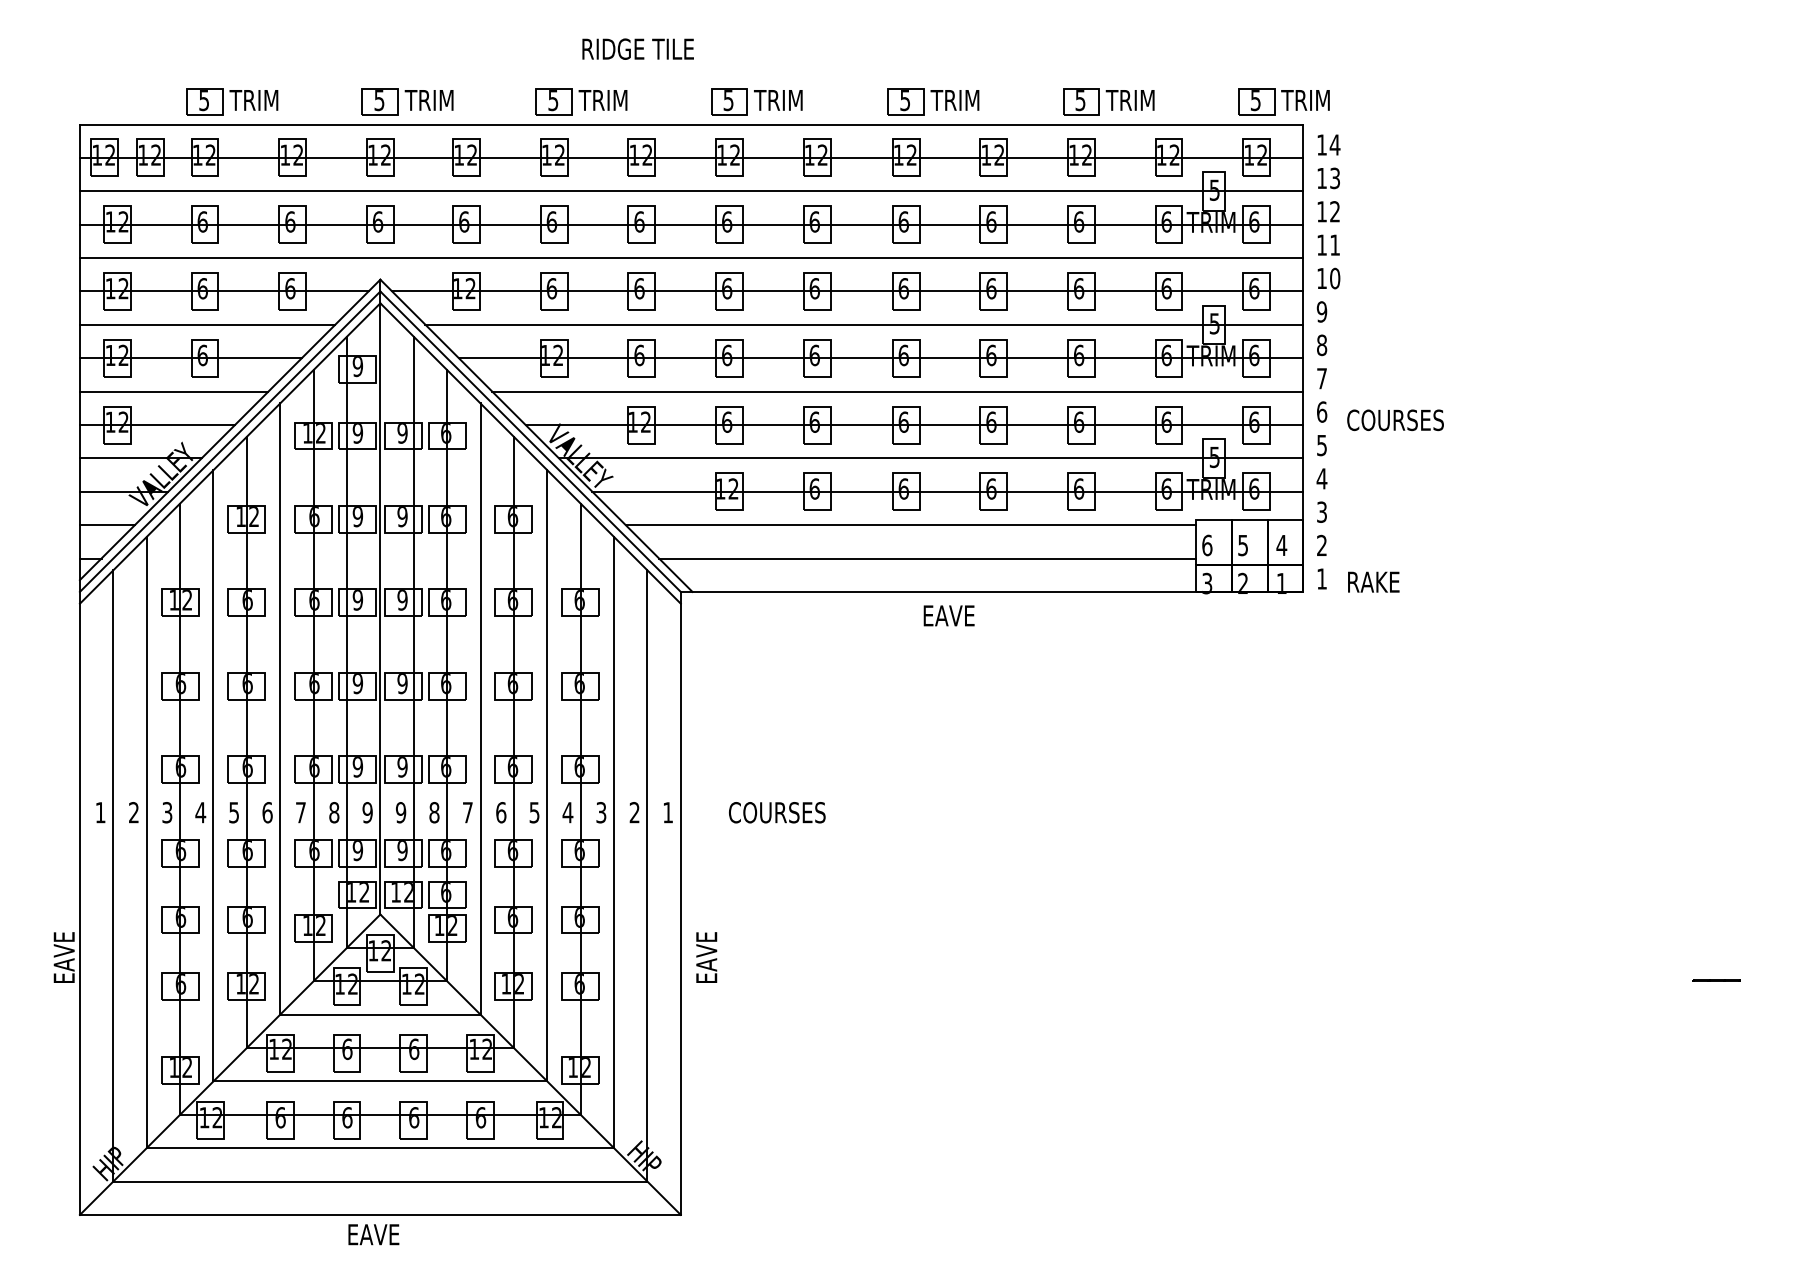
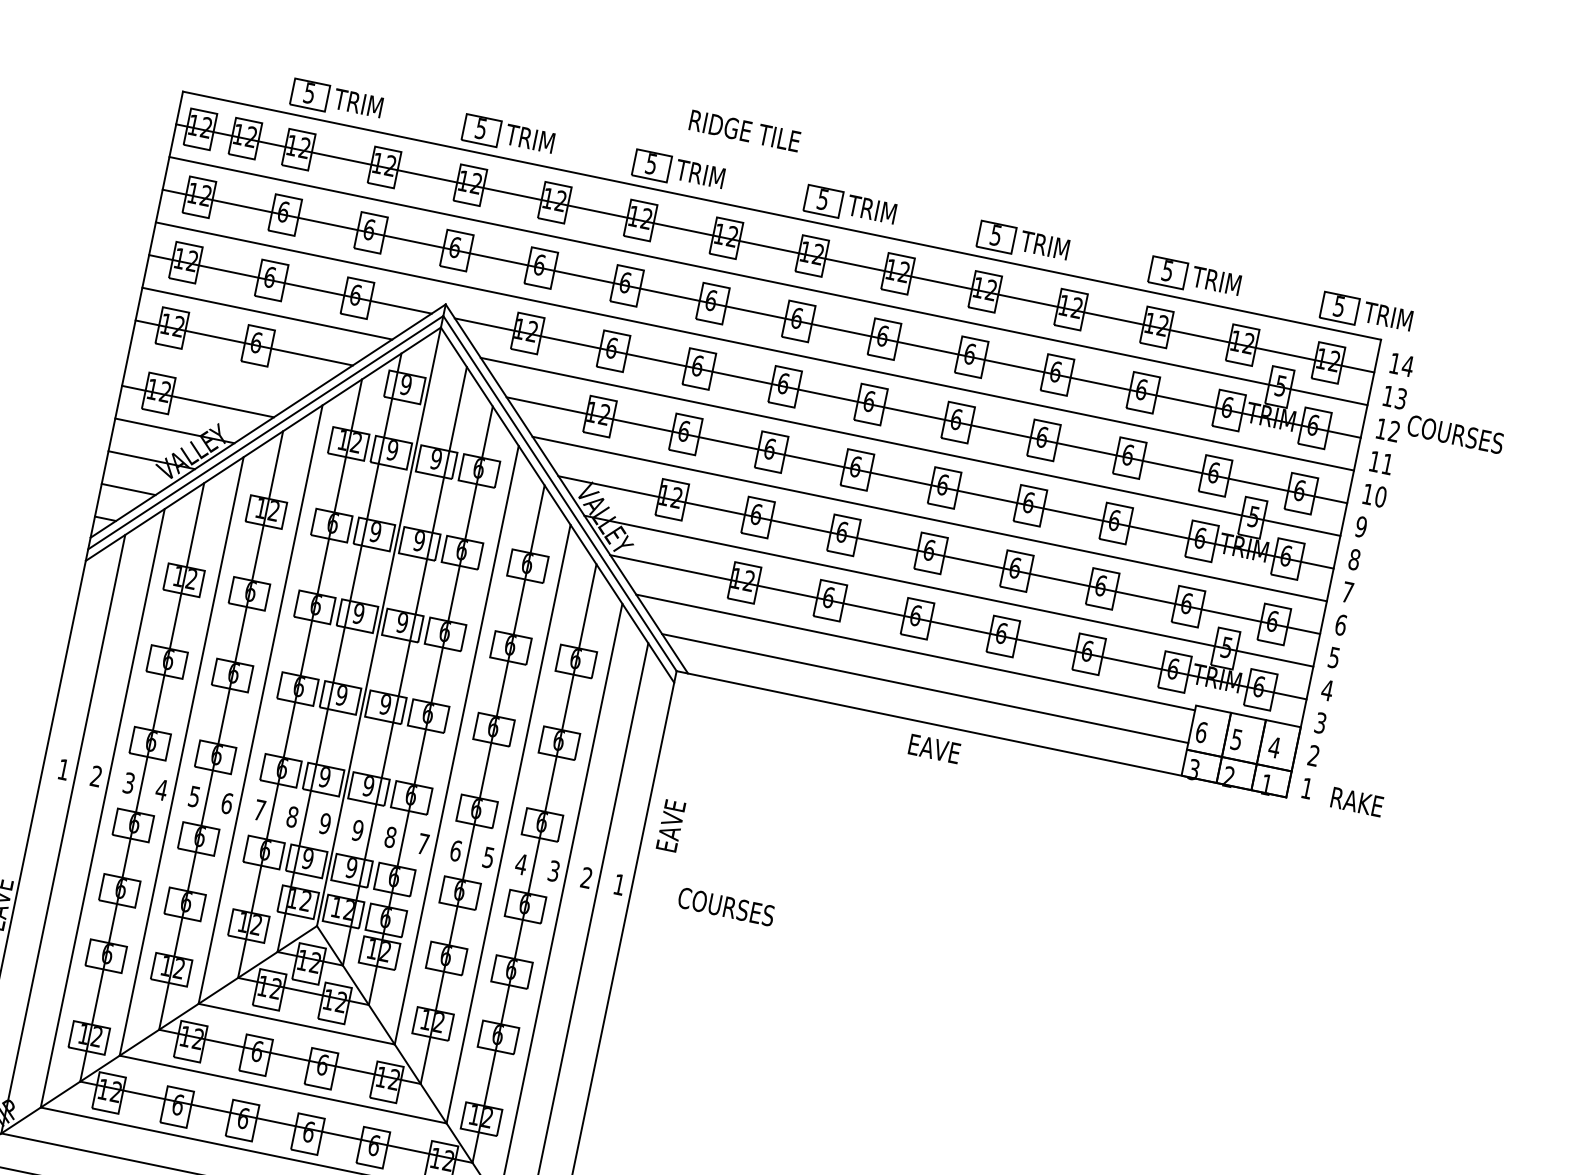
line: (173, 391) -> (220, 372), removed
text: (1395, 420) -> (1455, 434), moved
text: (706, 957) -> (670, 825), moved

